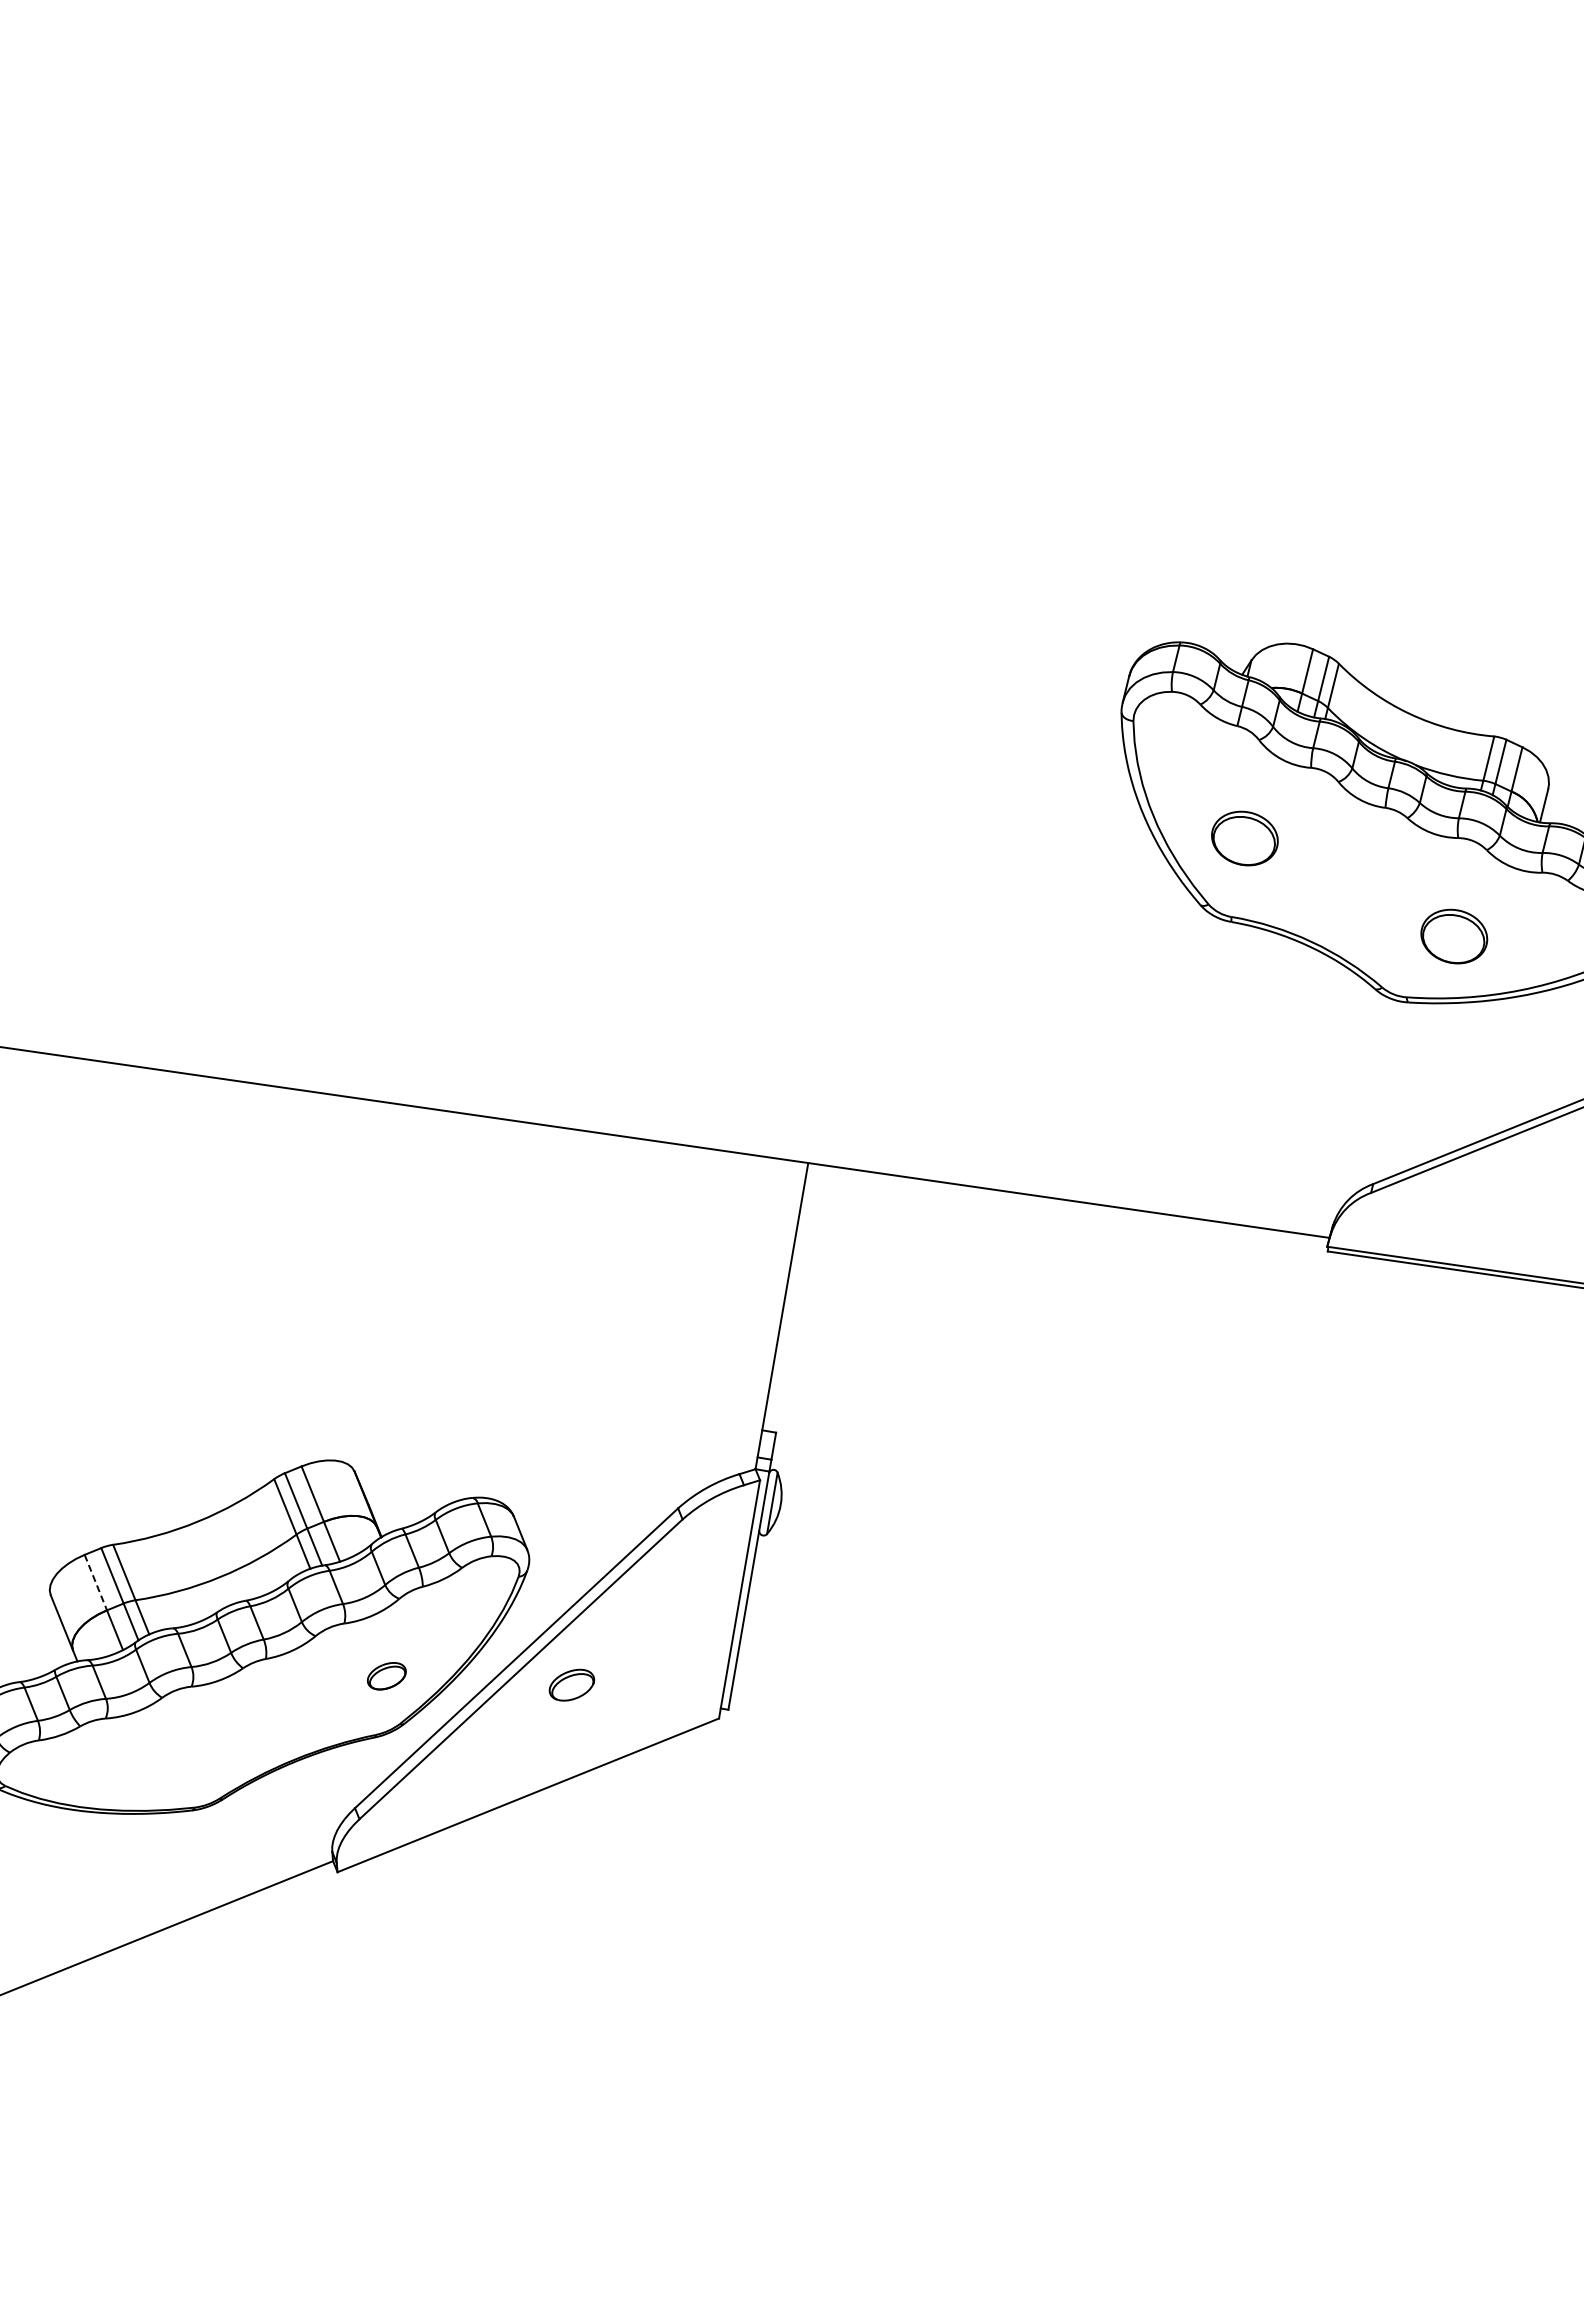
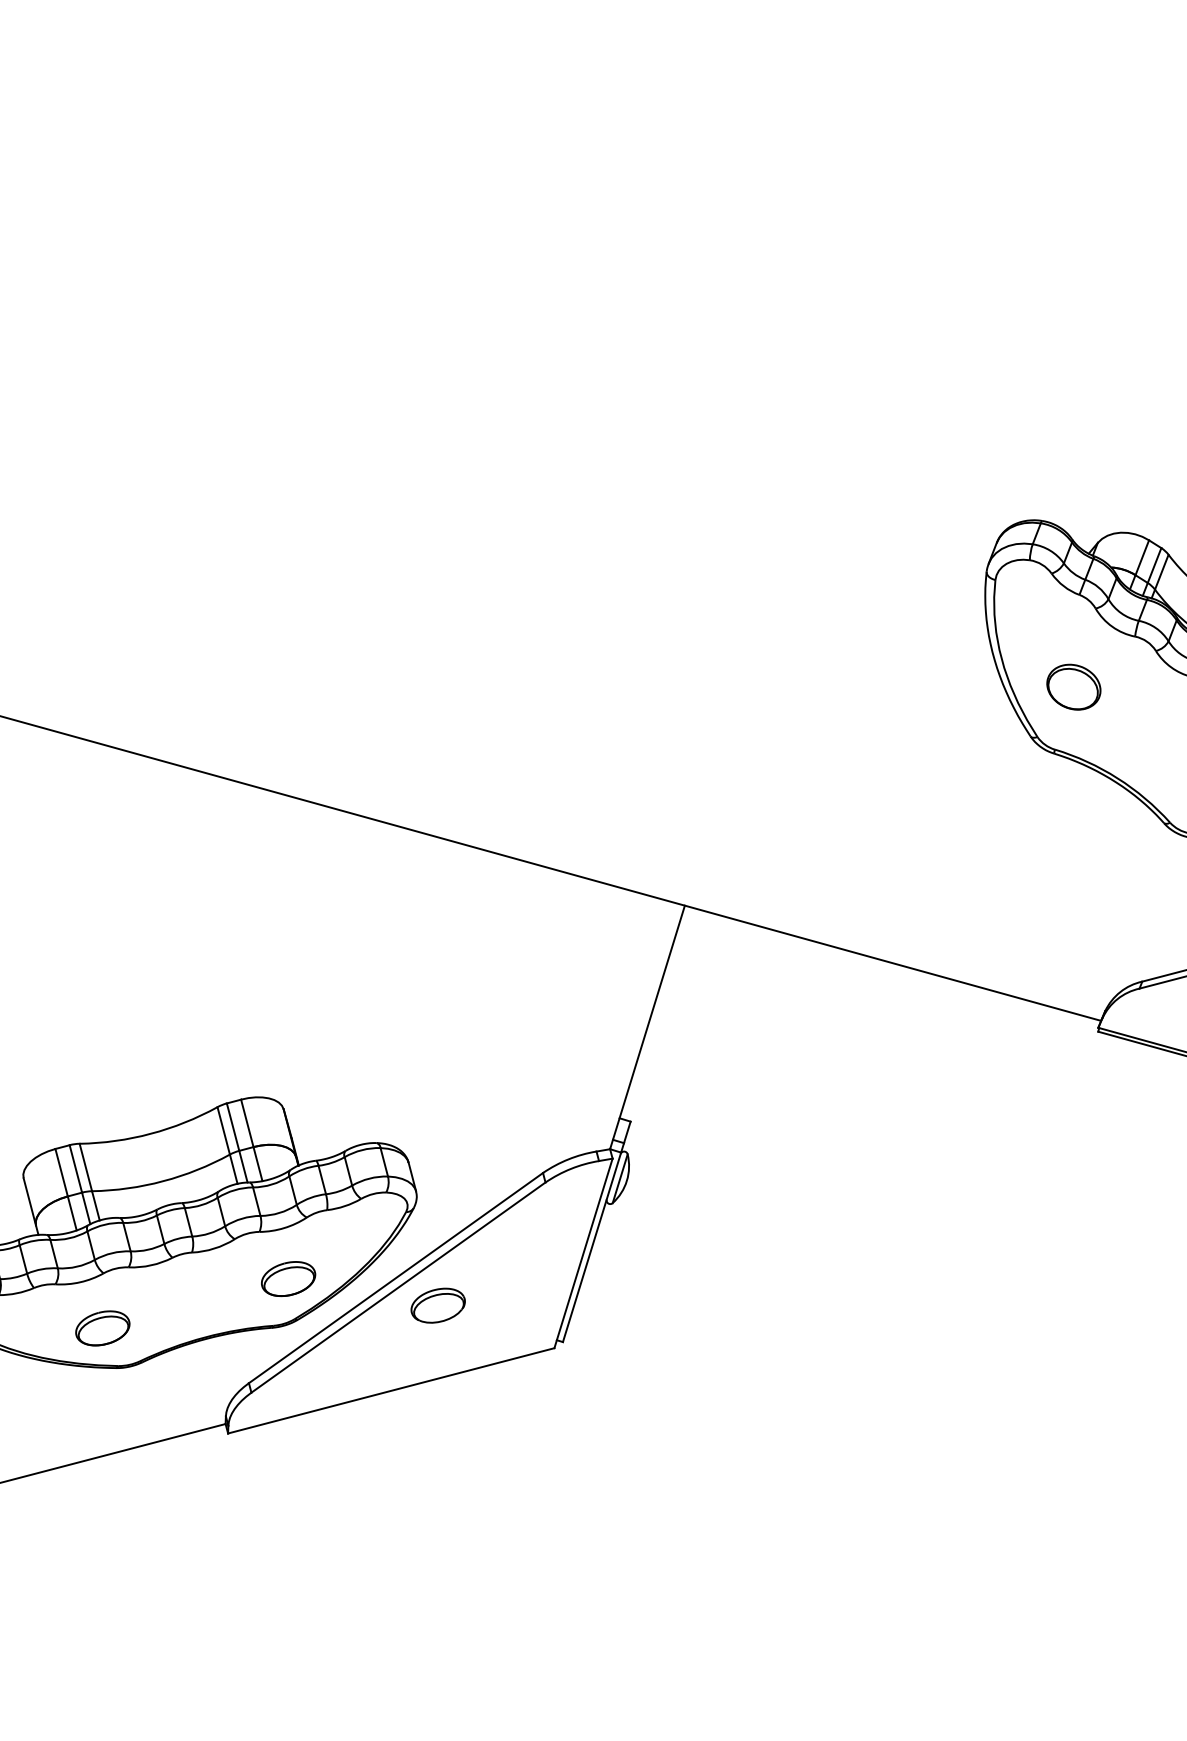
line: (95, 1582) -> (61, 1172), dashed -> solid
part: (386, 1676) -> (288, 1279), size x1.67
part: (571, 1685) -> (437, 1305), size x1.43
part: (169, 1764) -> (102, 1328), added

